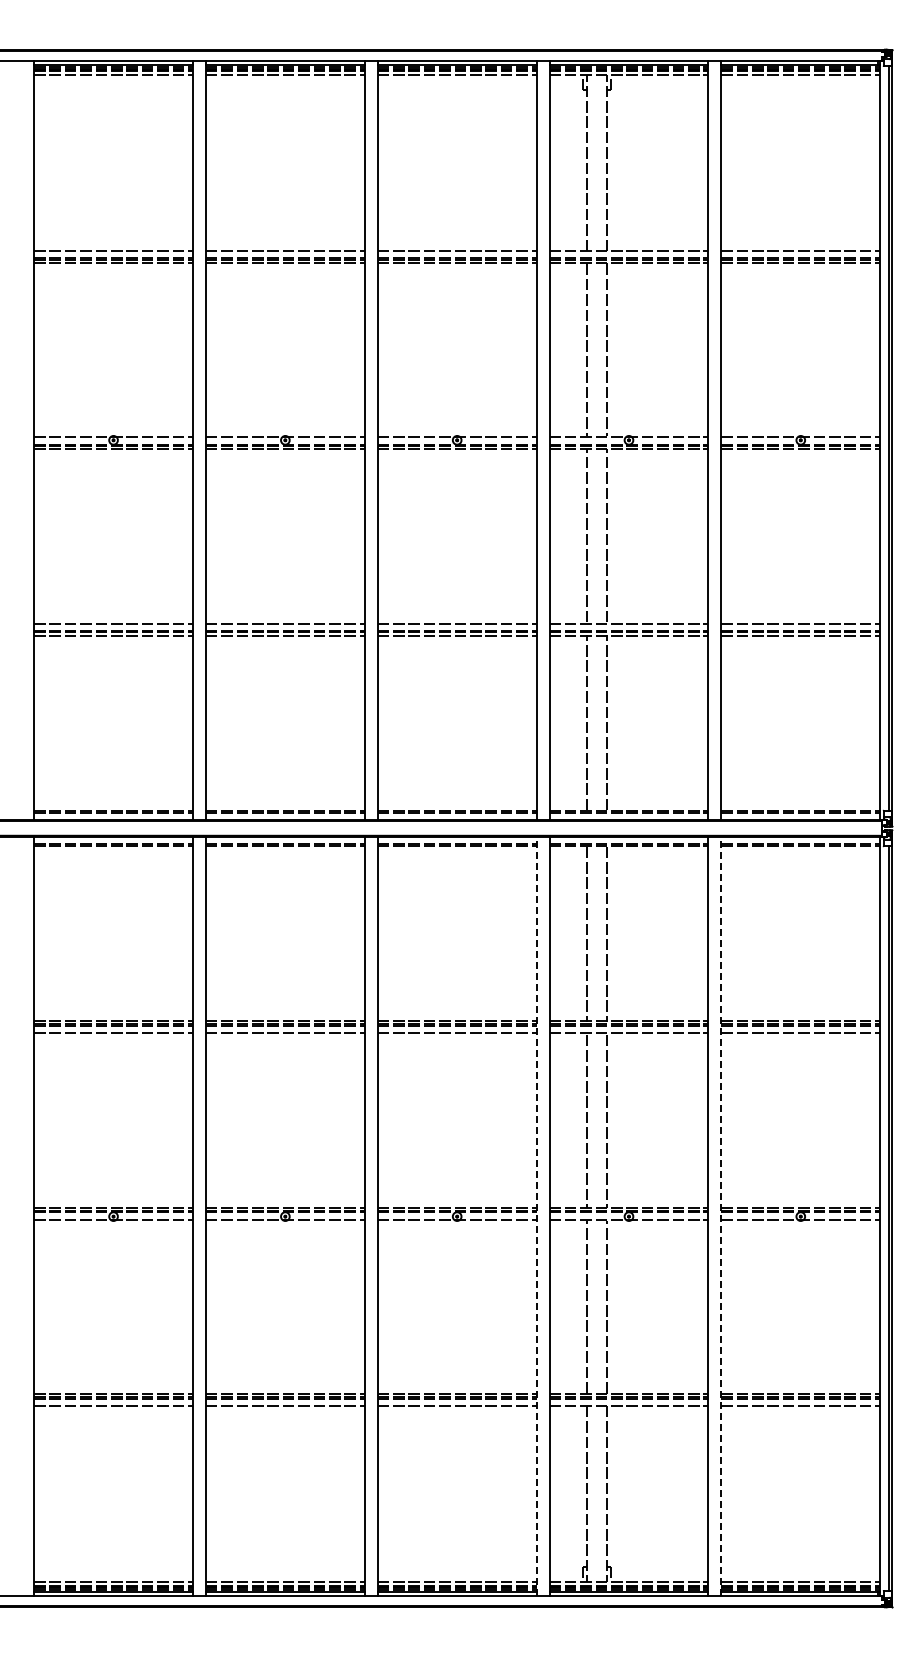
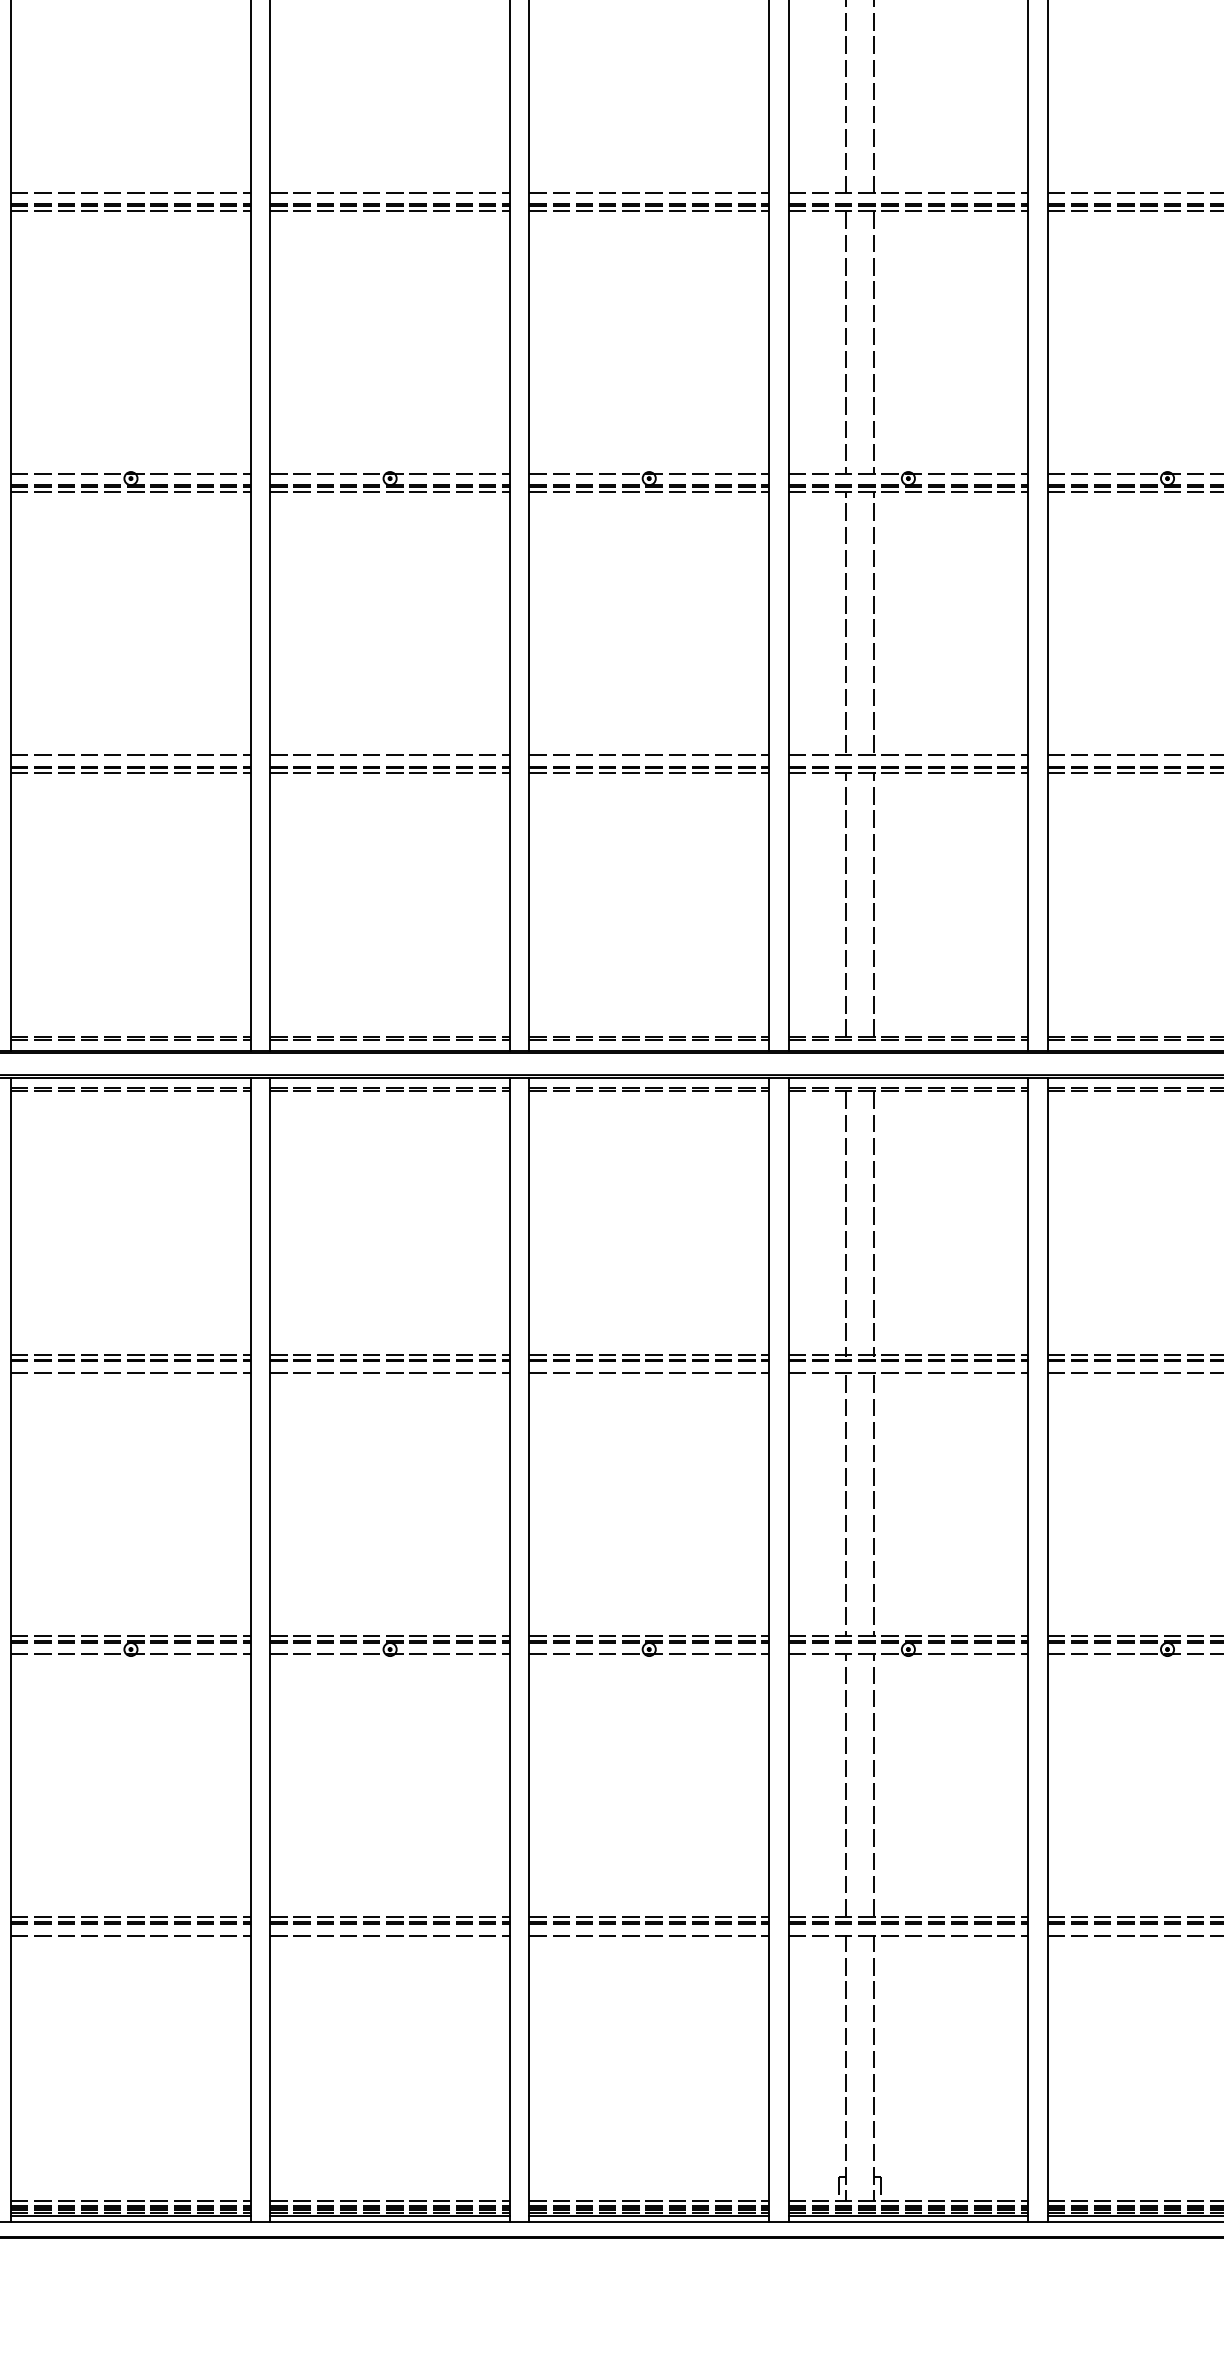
line: (536, 1216) -> (768, 1649), dashed -> solid
line: (721, 1216) -> (1047, 1649), dashed -> solid

